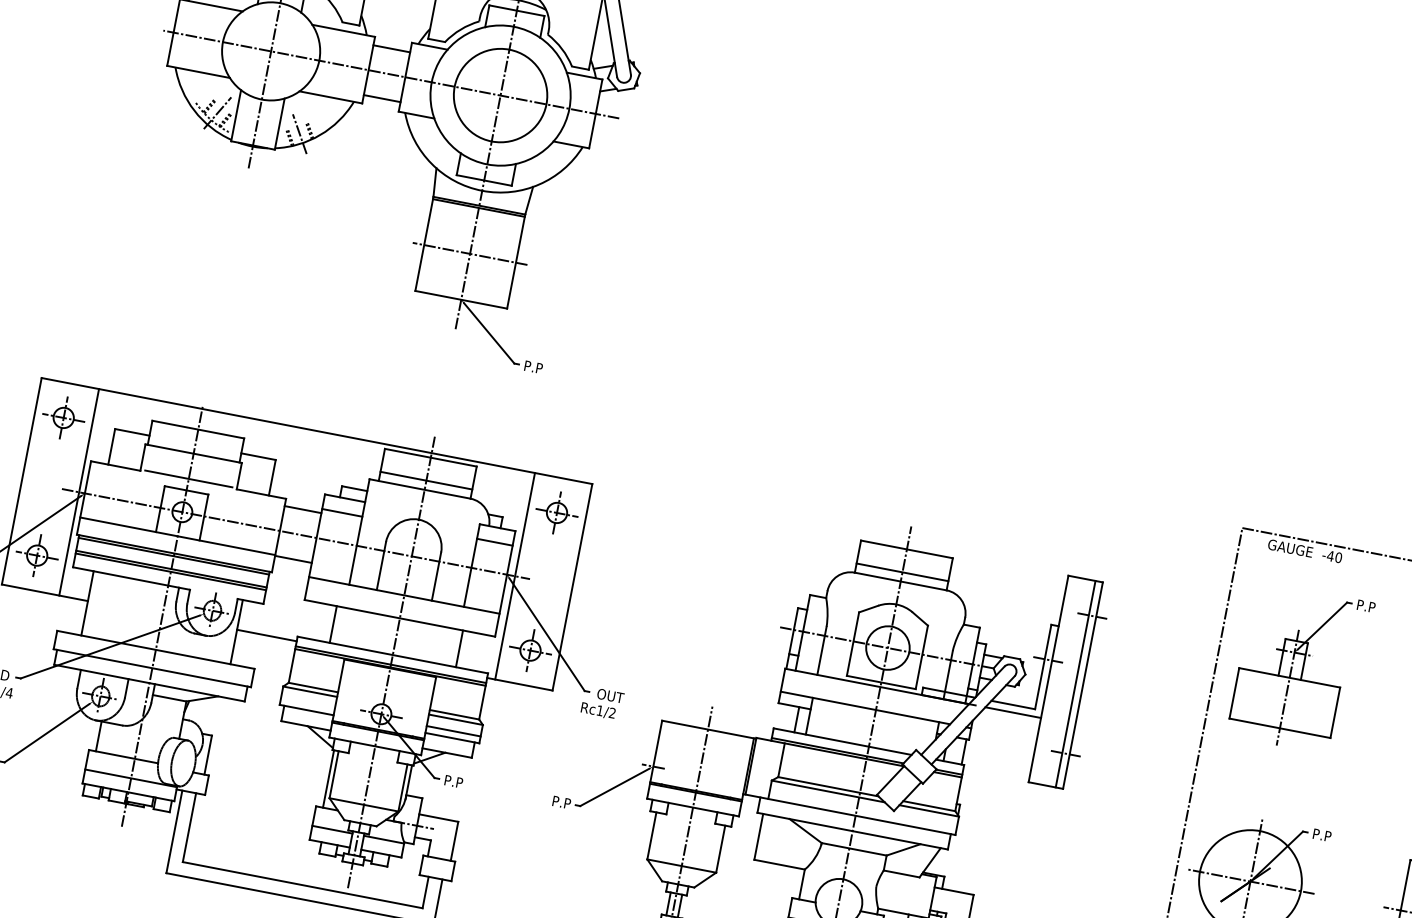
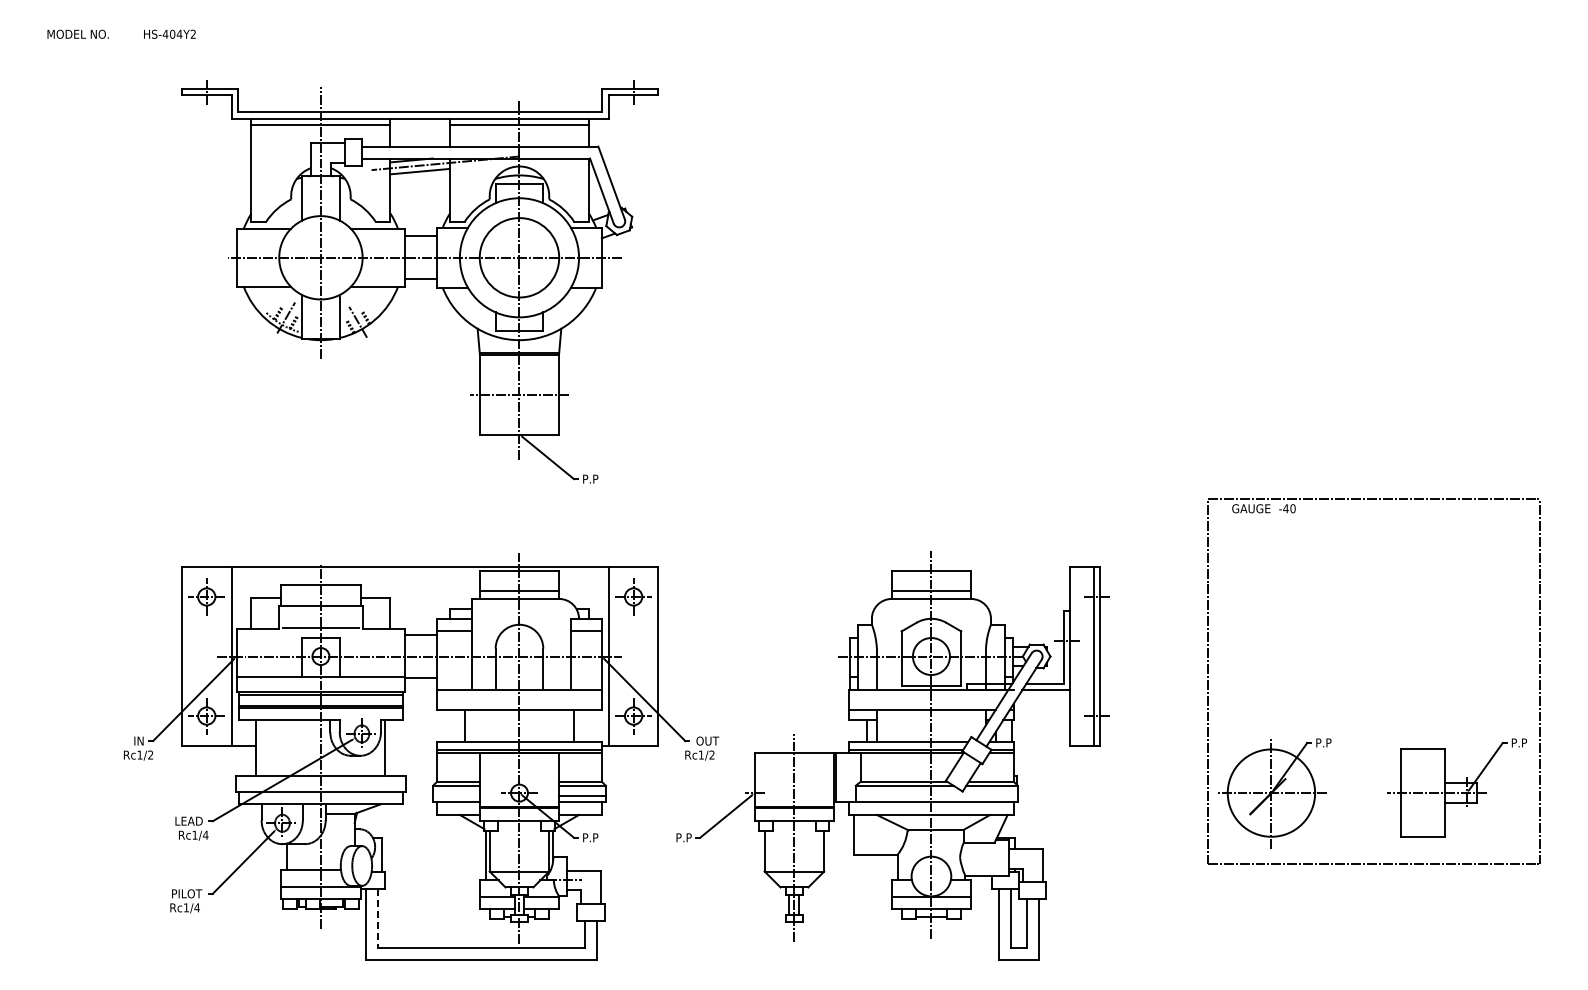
line: (267, 635) -> (411, 745), removed
part: (1301, 668) -> (1279, 607), removed
line: (189, 827) -> (377, 918), solid -> dashed

